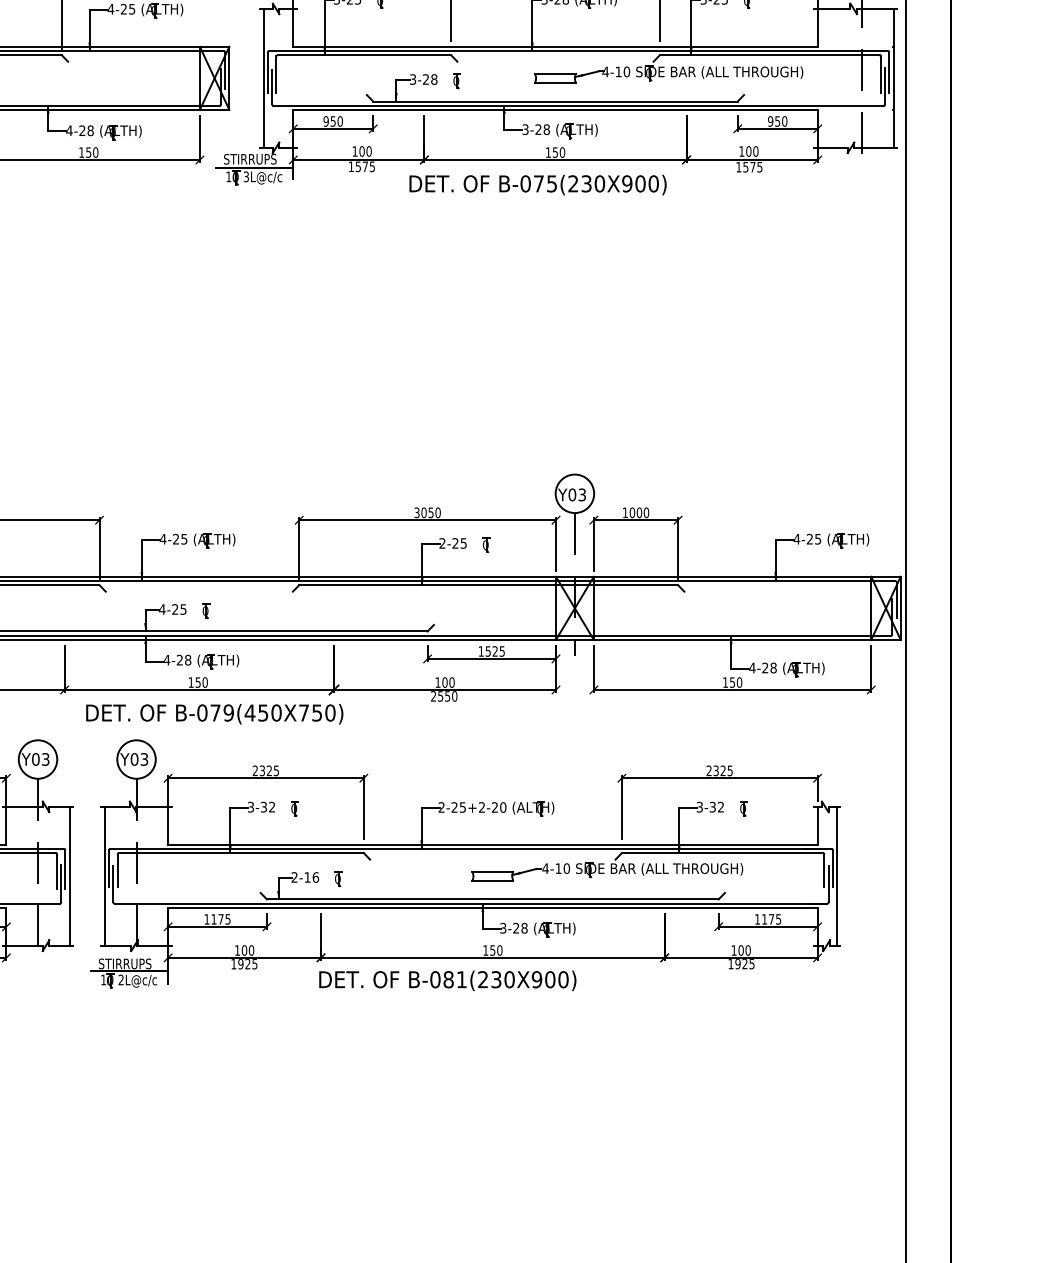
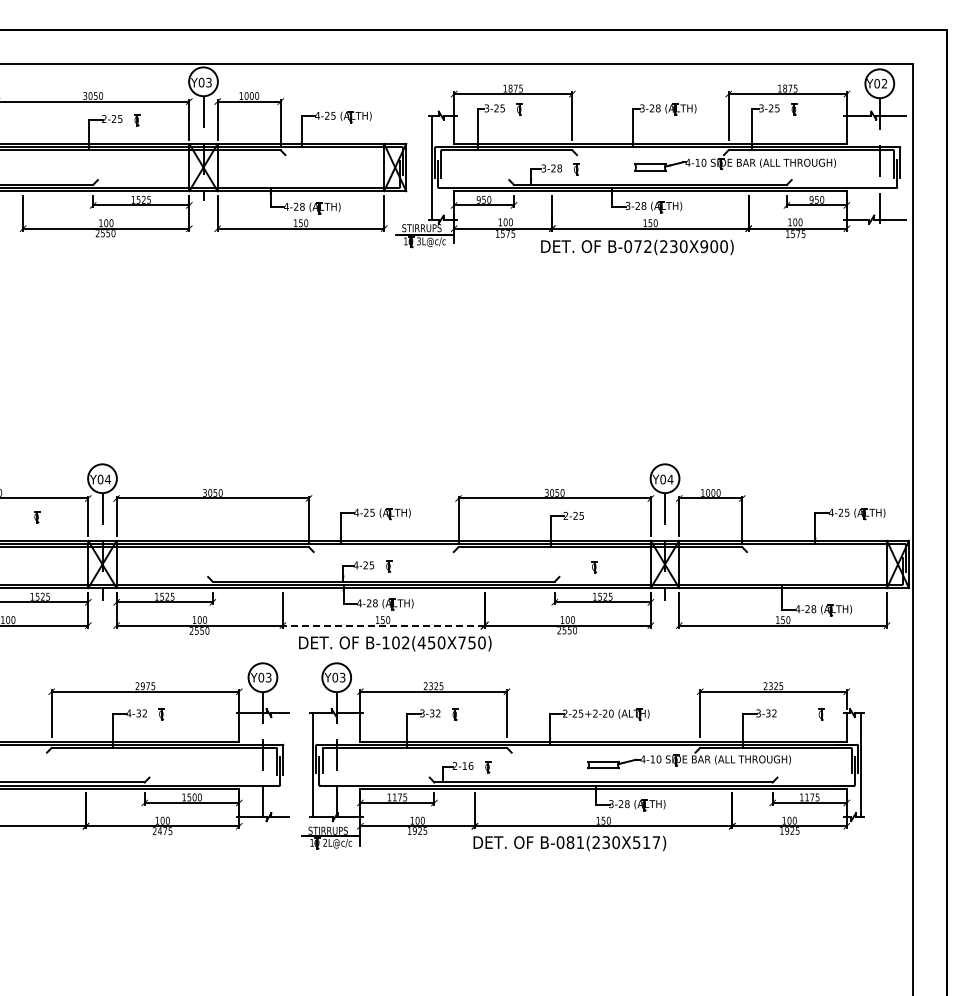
line: (893, 78) -> (903, 167), removed
text: (551, 183) -> (647, 246), B-075(230X900) -> B-072(230X900)
text: (582, 494) -> (670, 479), Y03 -> Y04
part: (486, 545) -> (594, 567), moved
line: (198, 689) -> (383, 625), solid -> dashed
text: (215, 712) -> (395, 642), B-079(450X750) -> B-102(450X750)
part: (743, 808) -> (821, 714), moved
line: (69, 876) -> (286, 765), removed
text: (550, 979) -> (646, 842), B-081(230X900) -> B-081(230X517)

